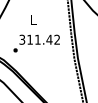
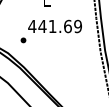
text: (39, 39) -> (54, 26), 311.42 -> 441.69

